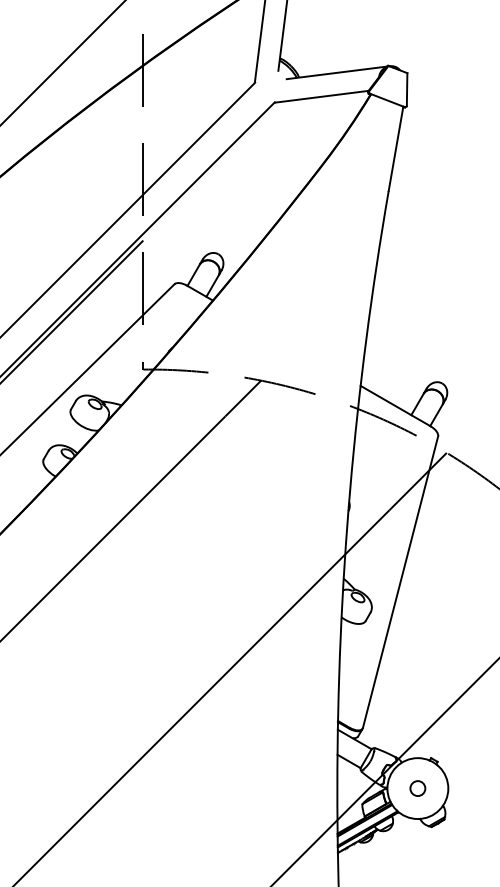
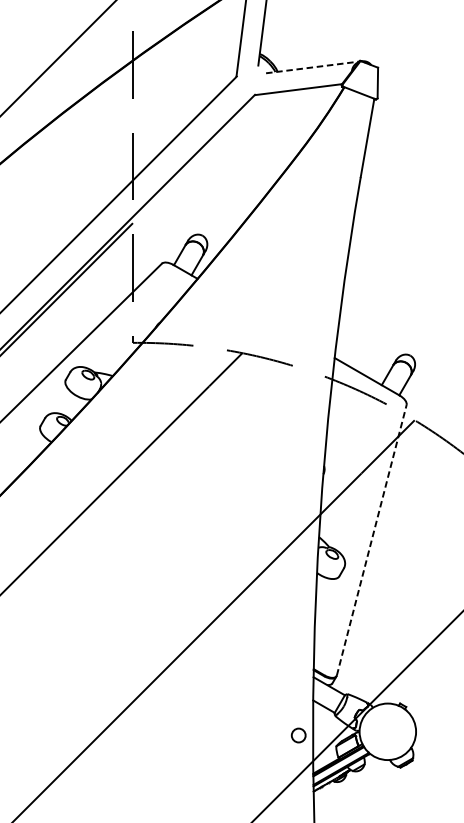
line: (336, 72) -> (312, 67), solid -> dashed
line: (400, 582) -> (371, 540), solid -> dashed
circle: (417, 788) -> (298, 735), moved

